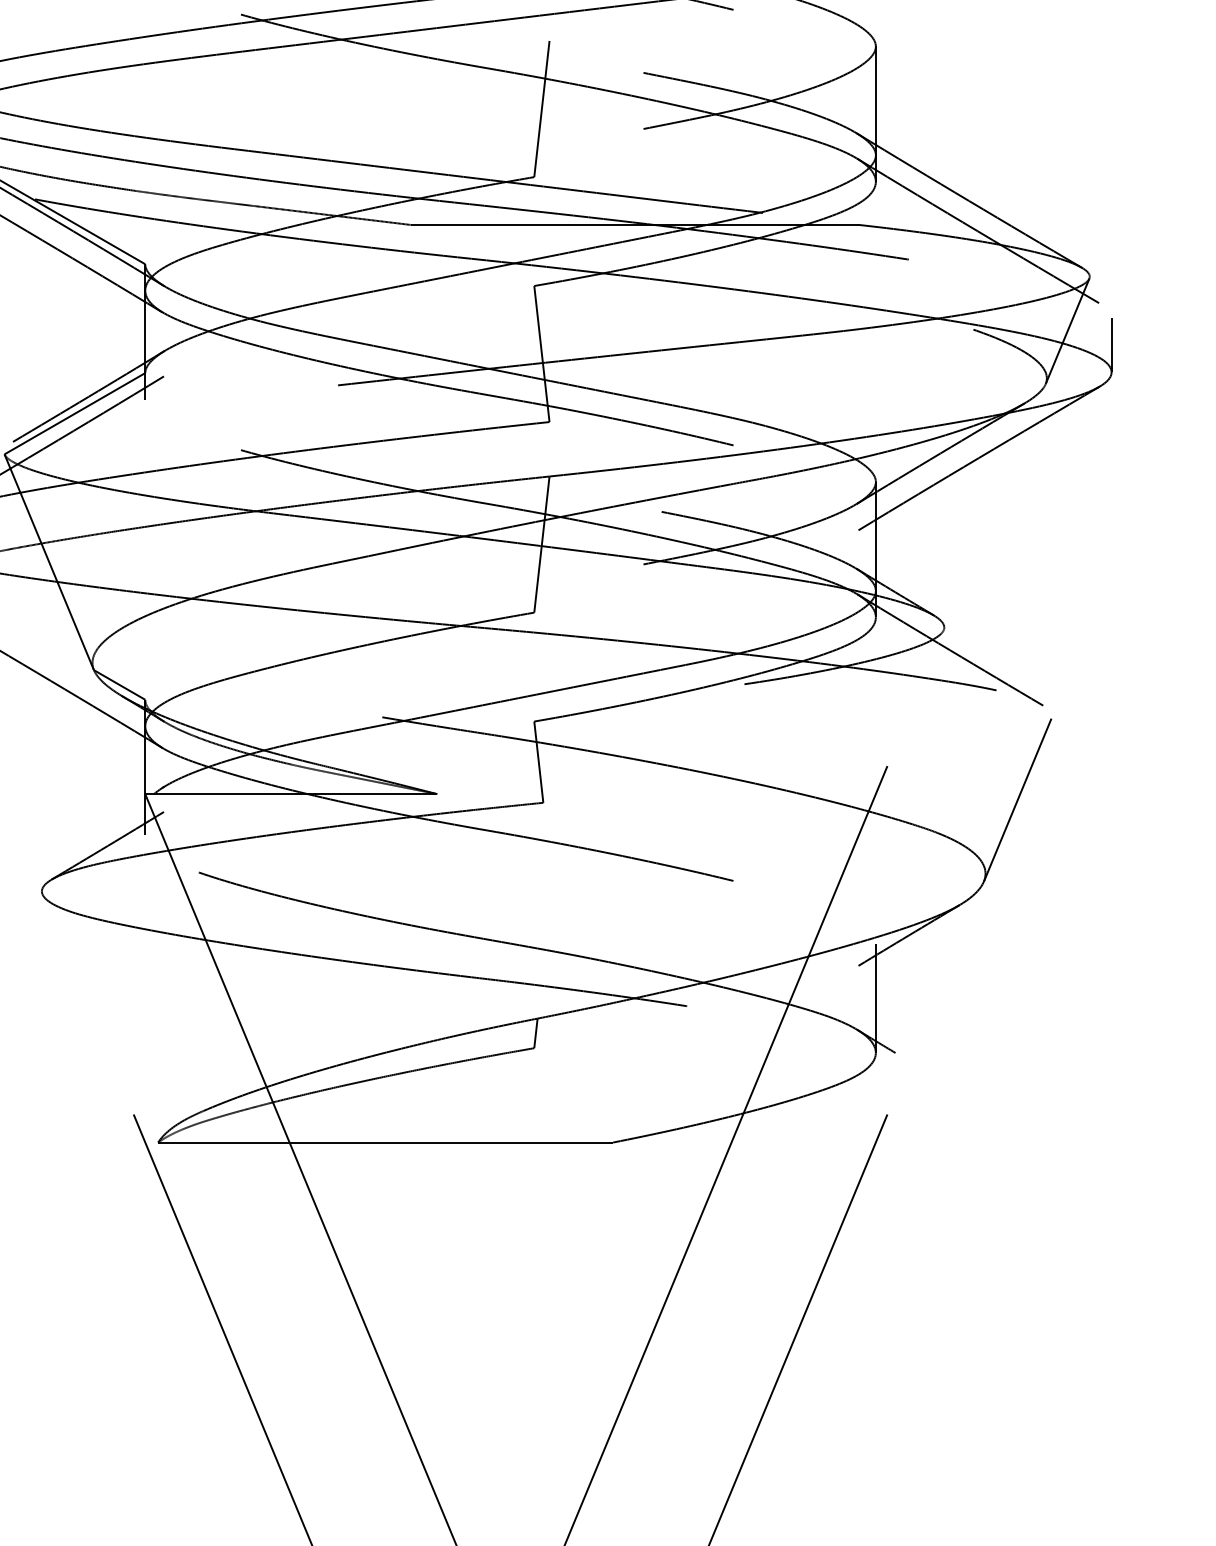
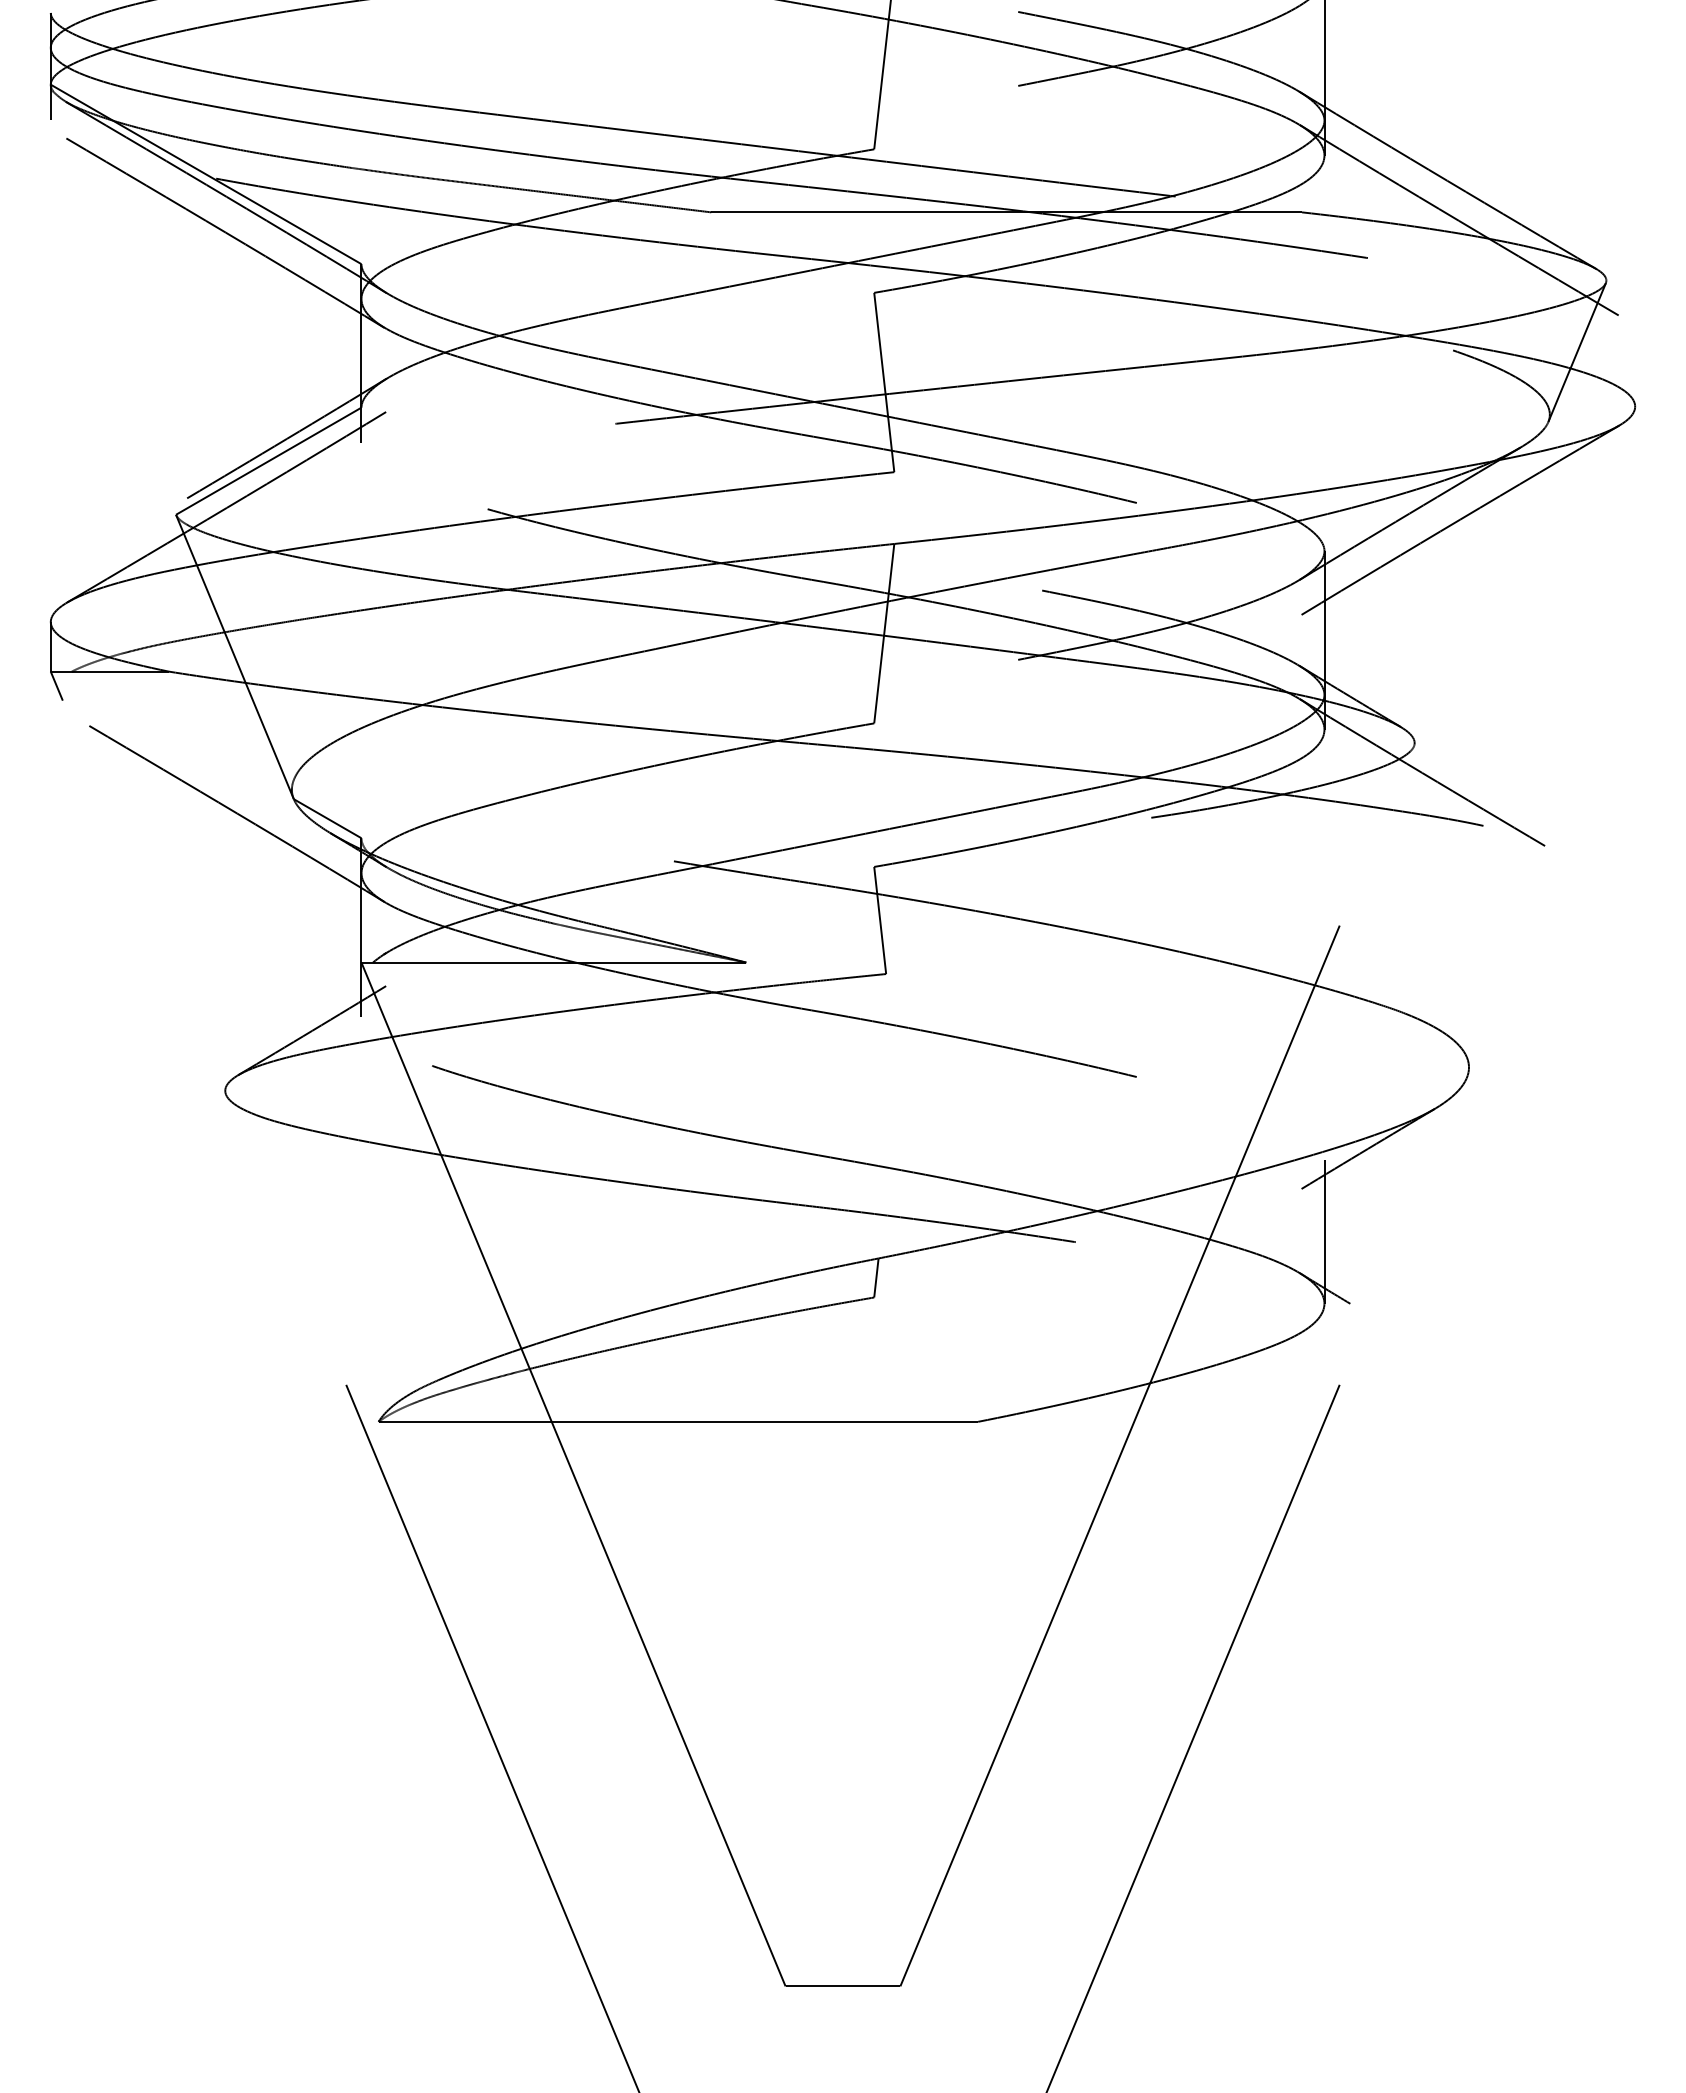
line: (1111, 344) -> (1635, 370), removed
line: (1017, 800) -> (1510, 970), removed

